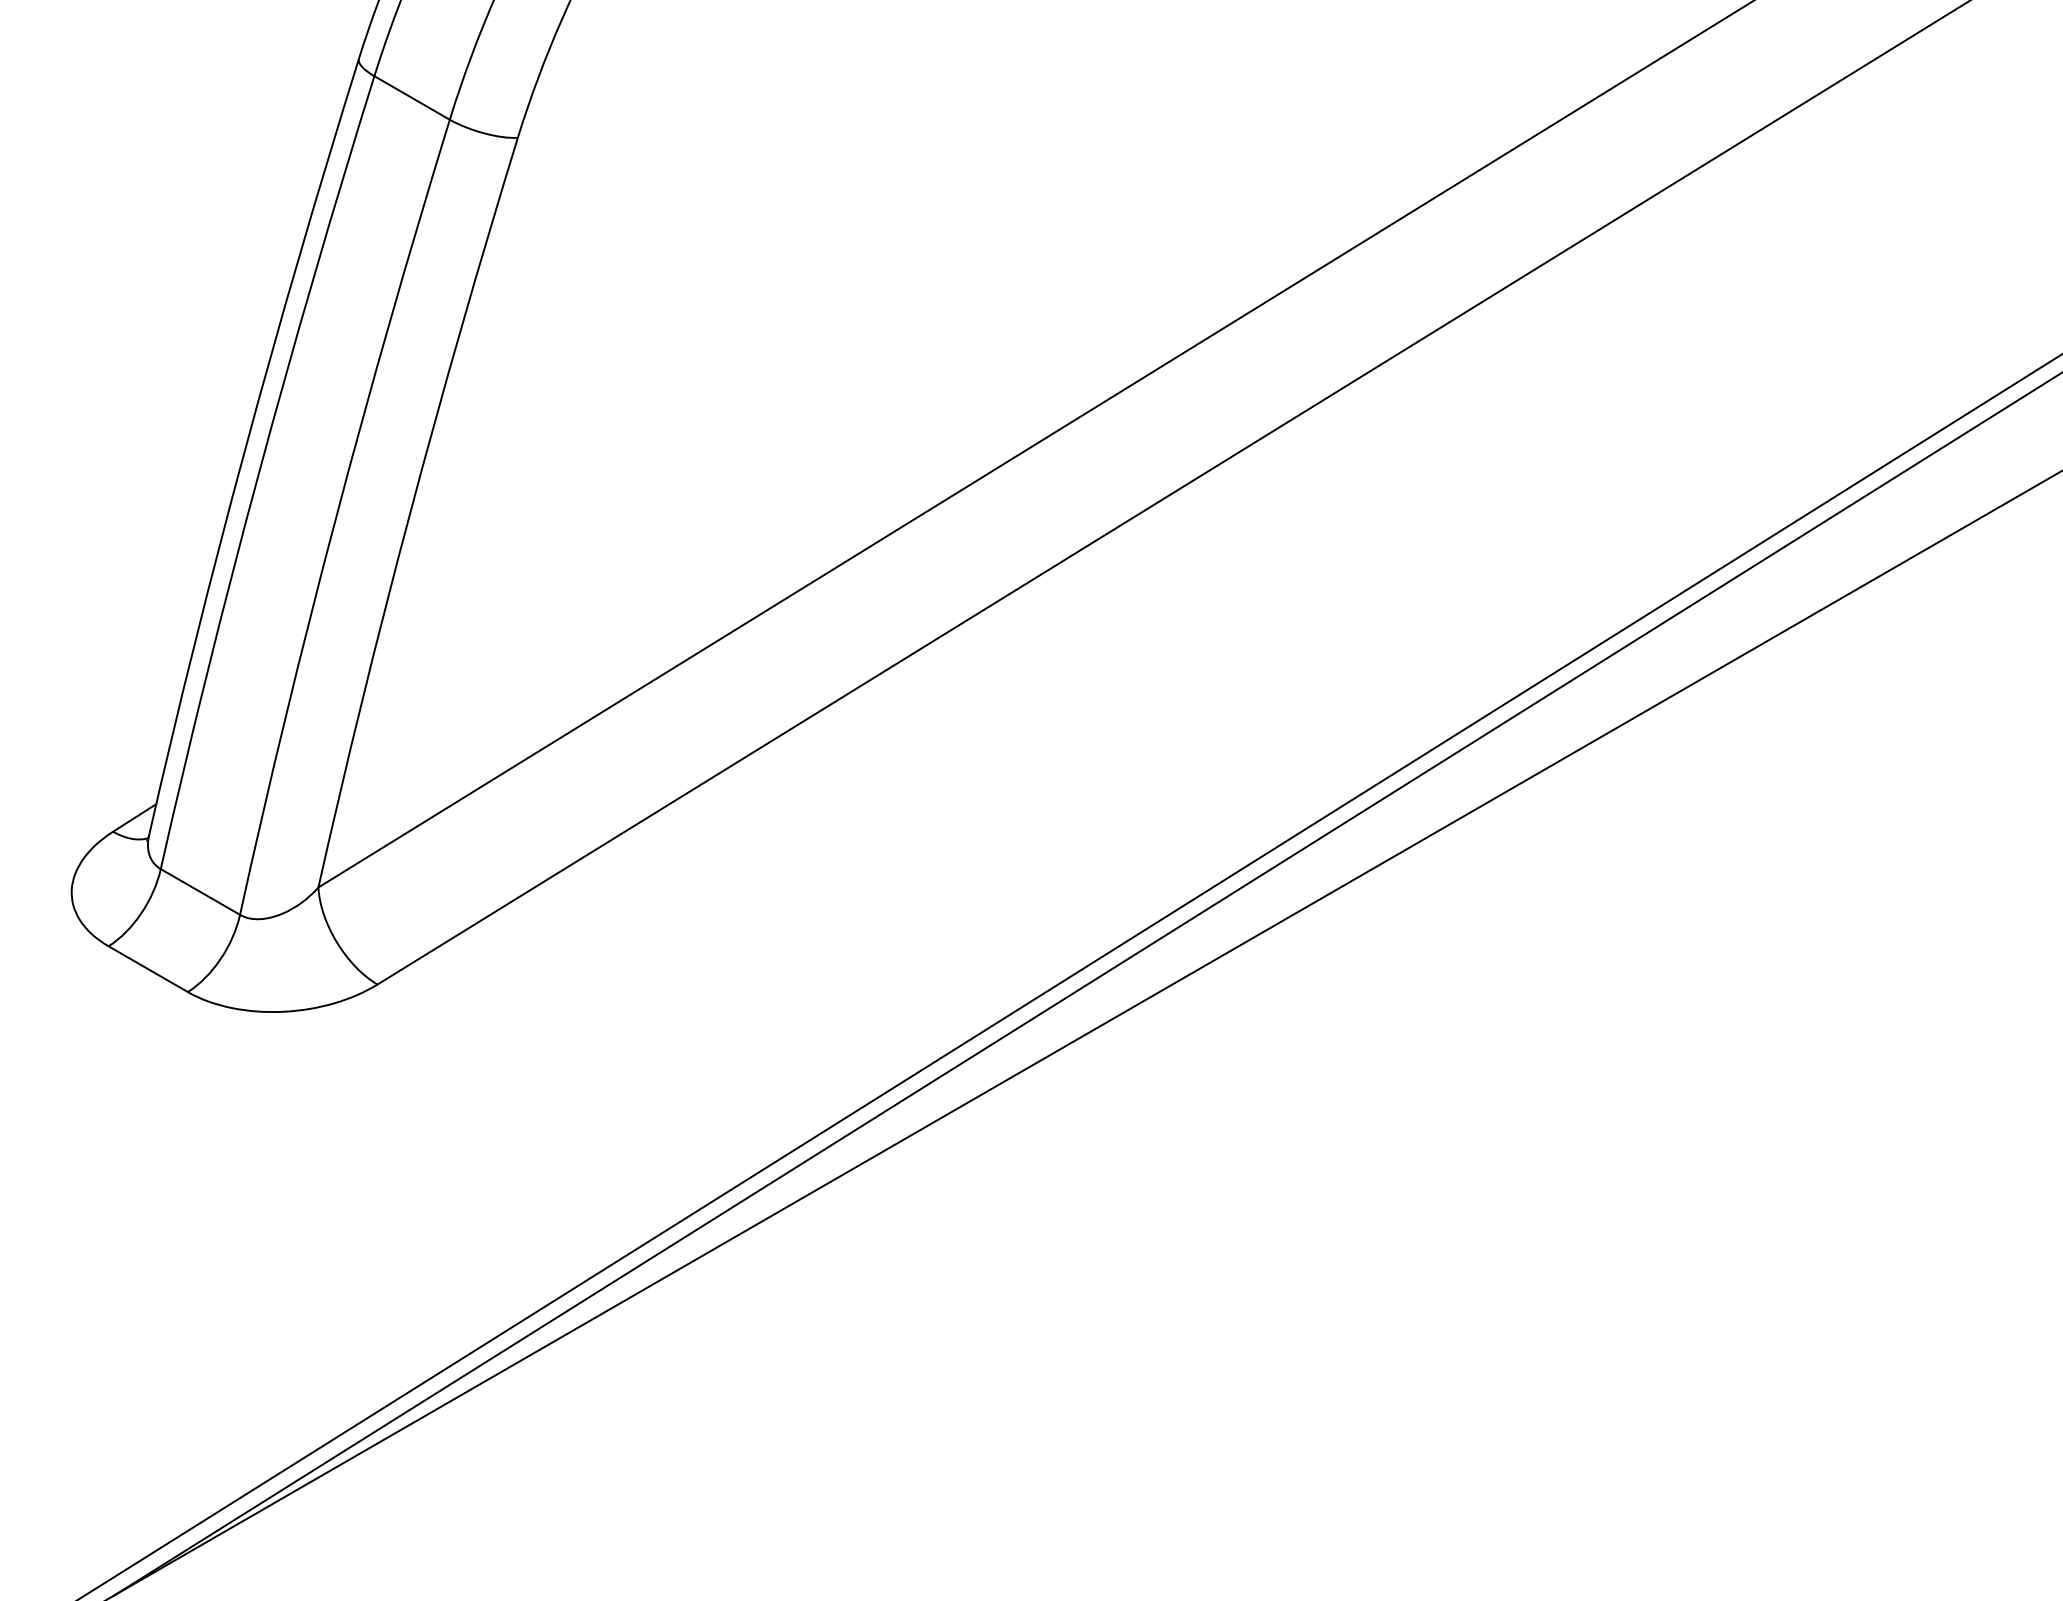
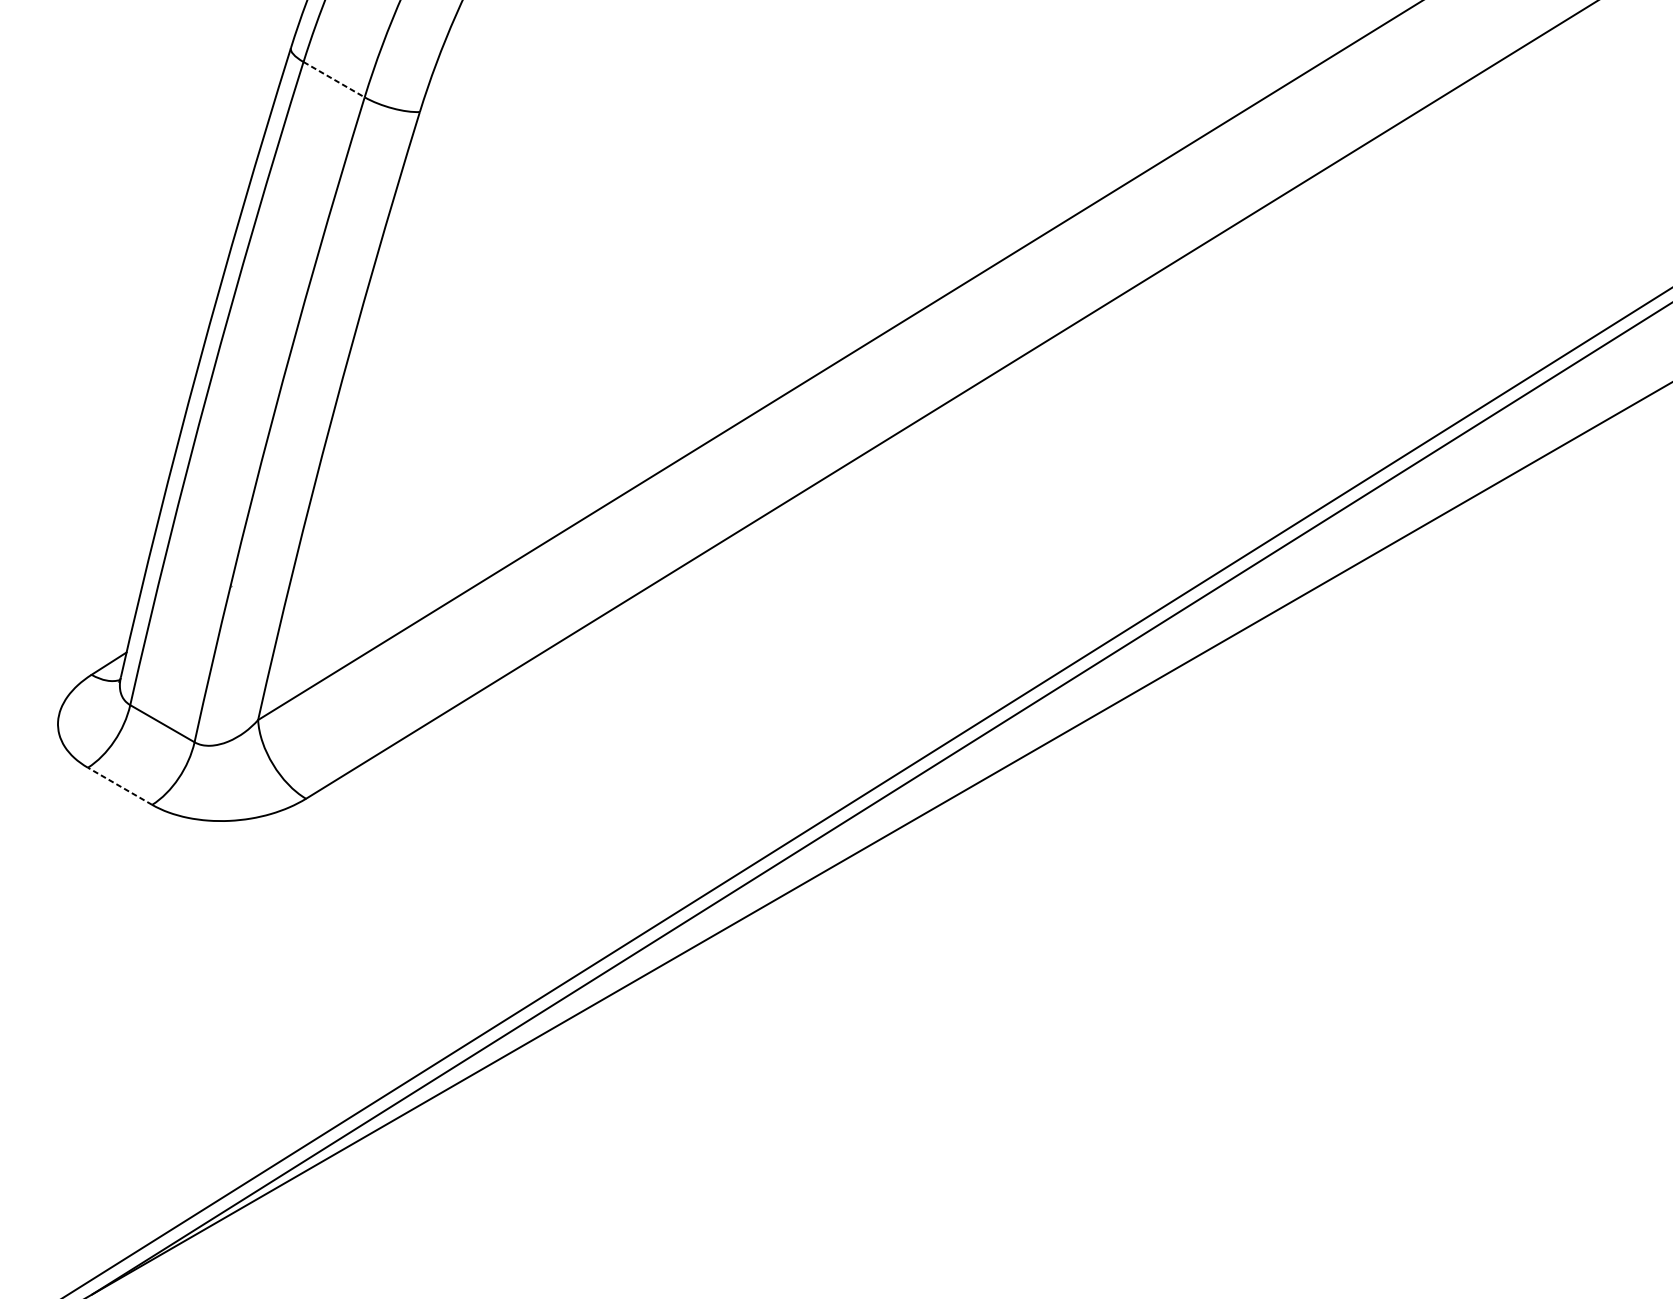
line: (412, 97) -> (334, 79), solid -> dashed
line: (148, 969) -> (120, 786), solid -> dashed

